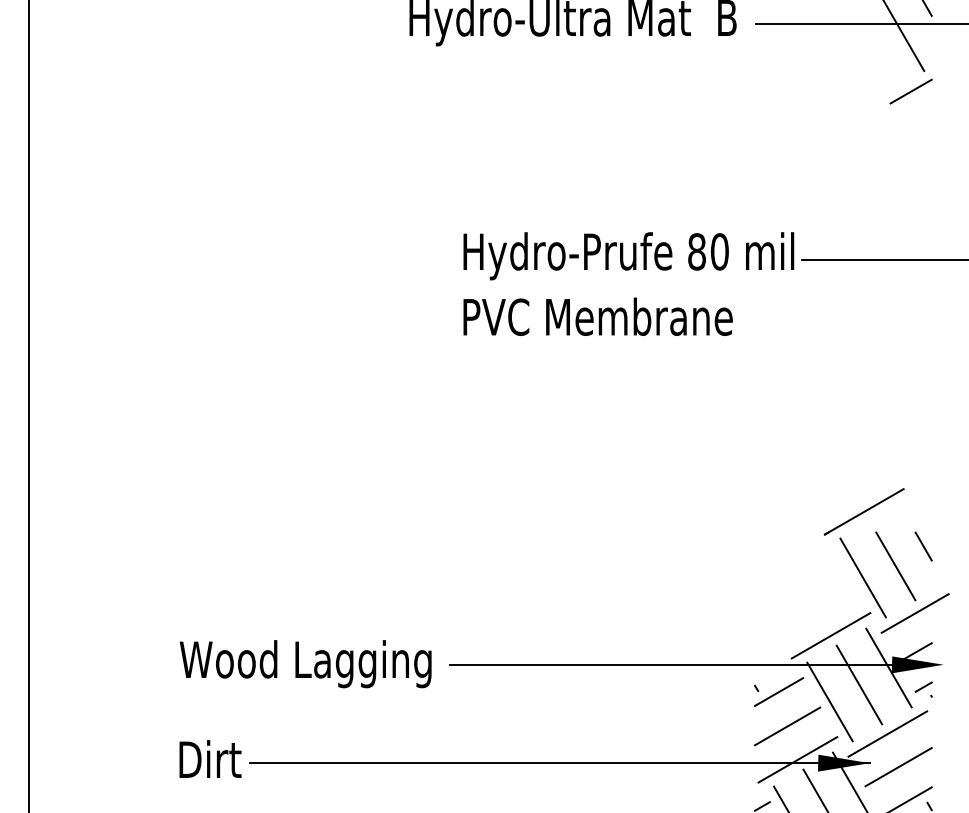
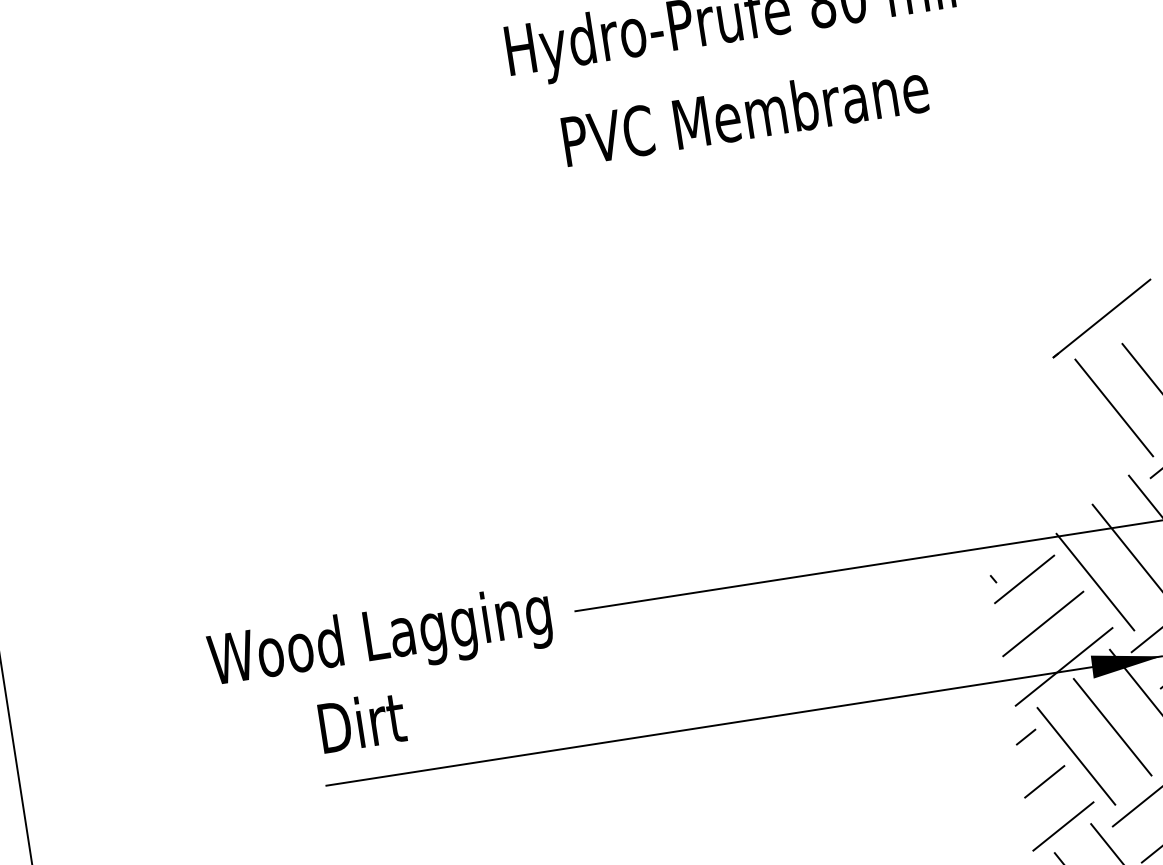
text: (597, 316) -> (744, 113), moved
line: (830, 635) -> (1082, 492), removed
text: (210, 758) -> (362, 721), moved

